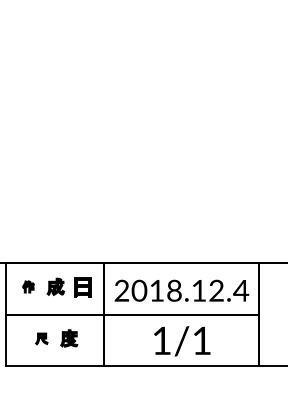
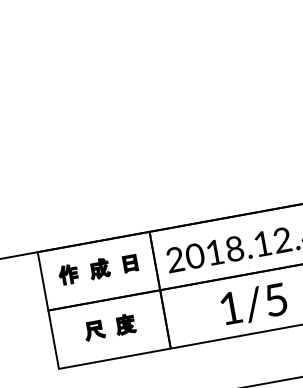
part: (28, 286) -> (68, 274), size x1.43
part: (82, 286) -> (129, 262), size x0.71
part: (41, 338) -> (94, 330), size x1.43
text: (201, 340) -> (275, 299), 1/1 -> 1/5

